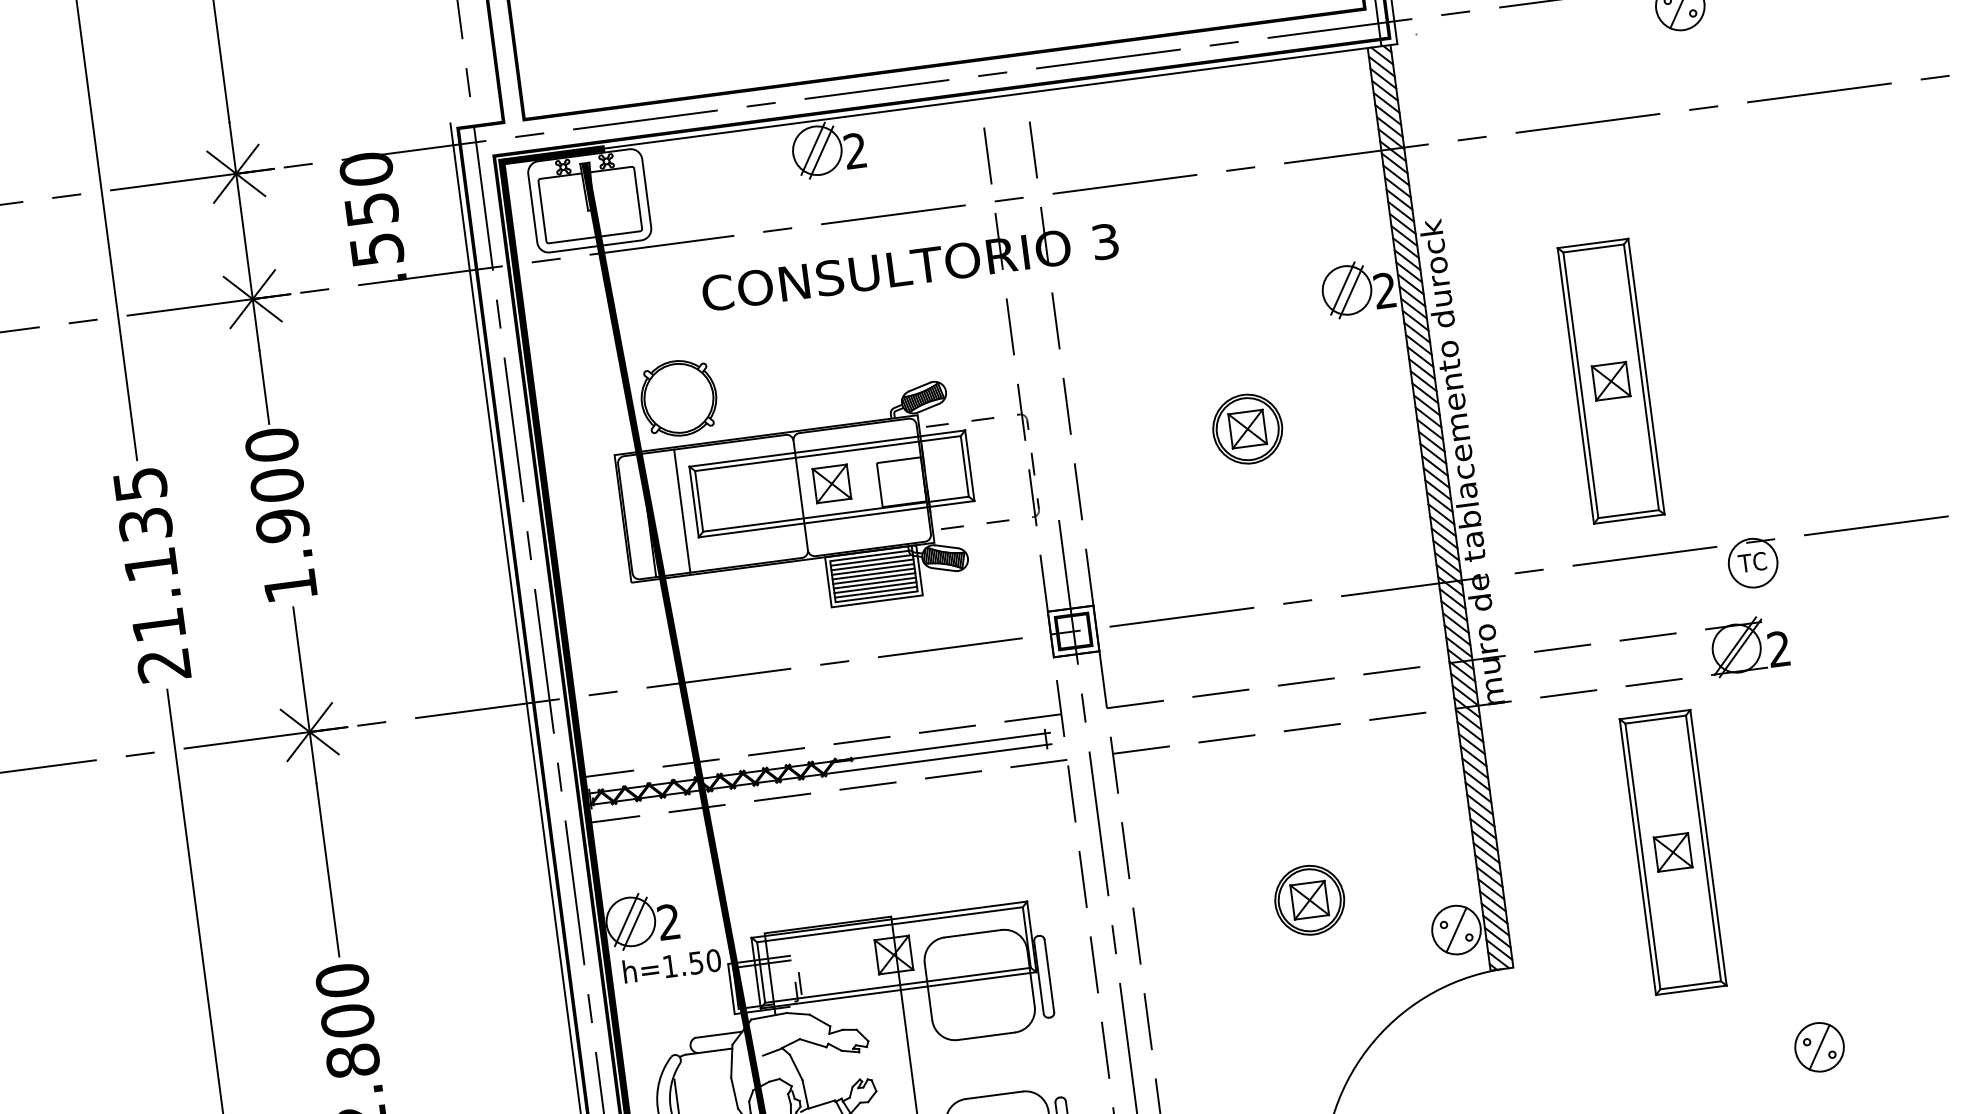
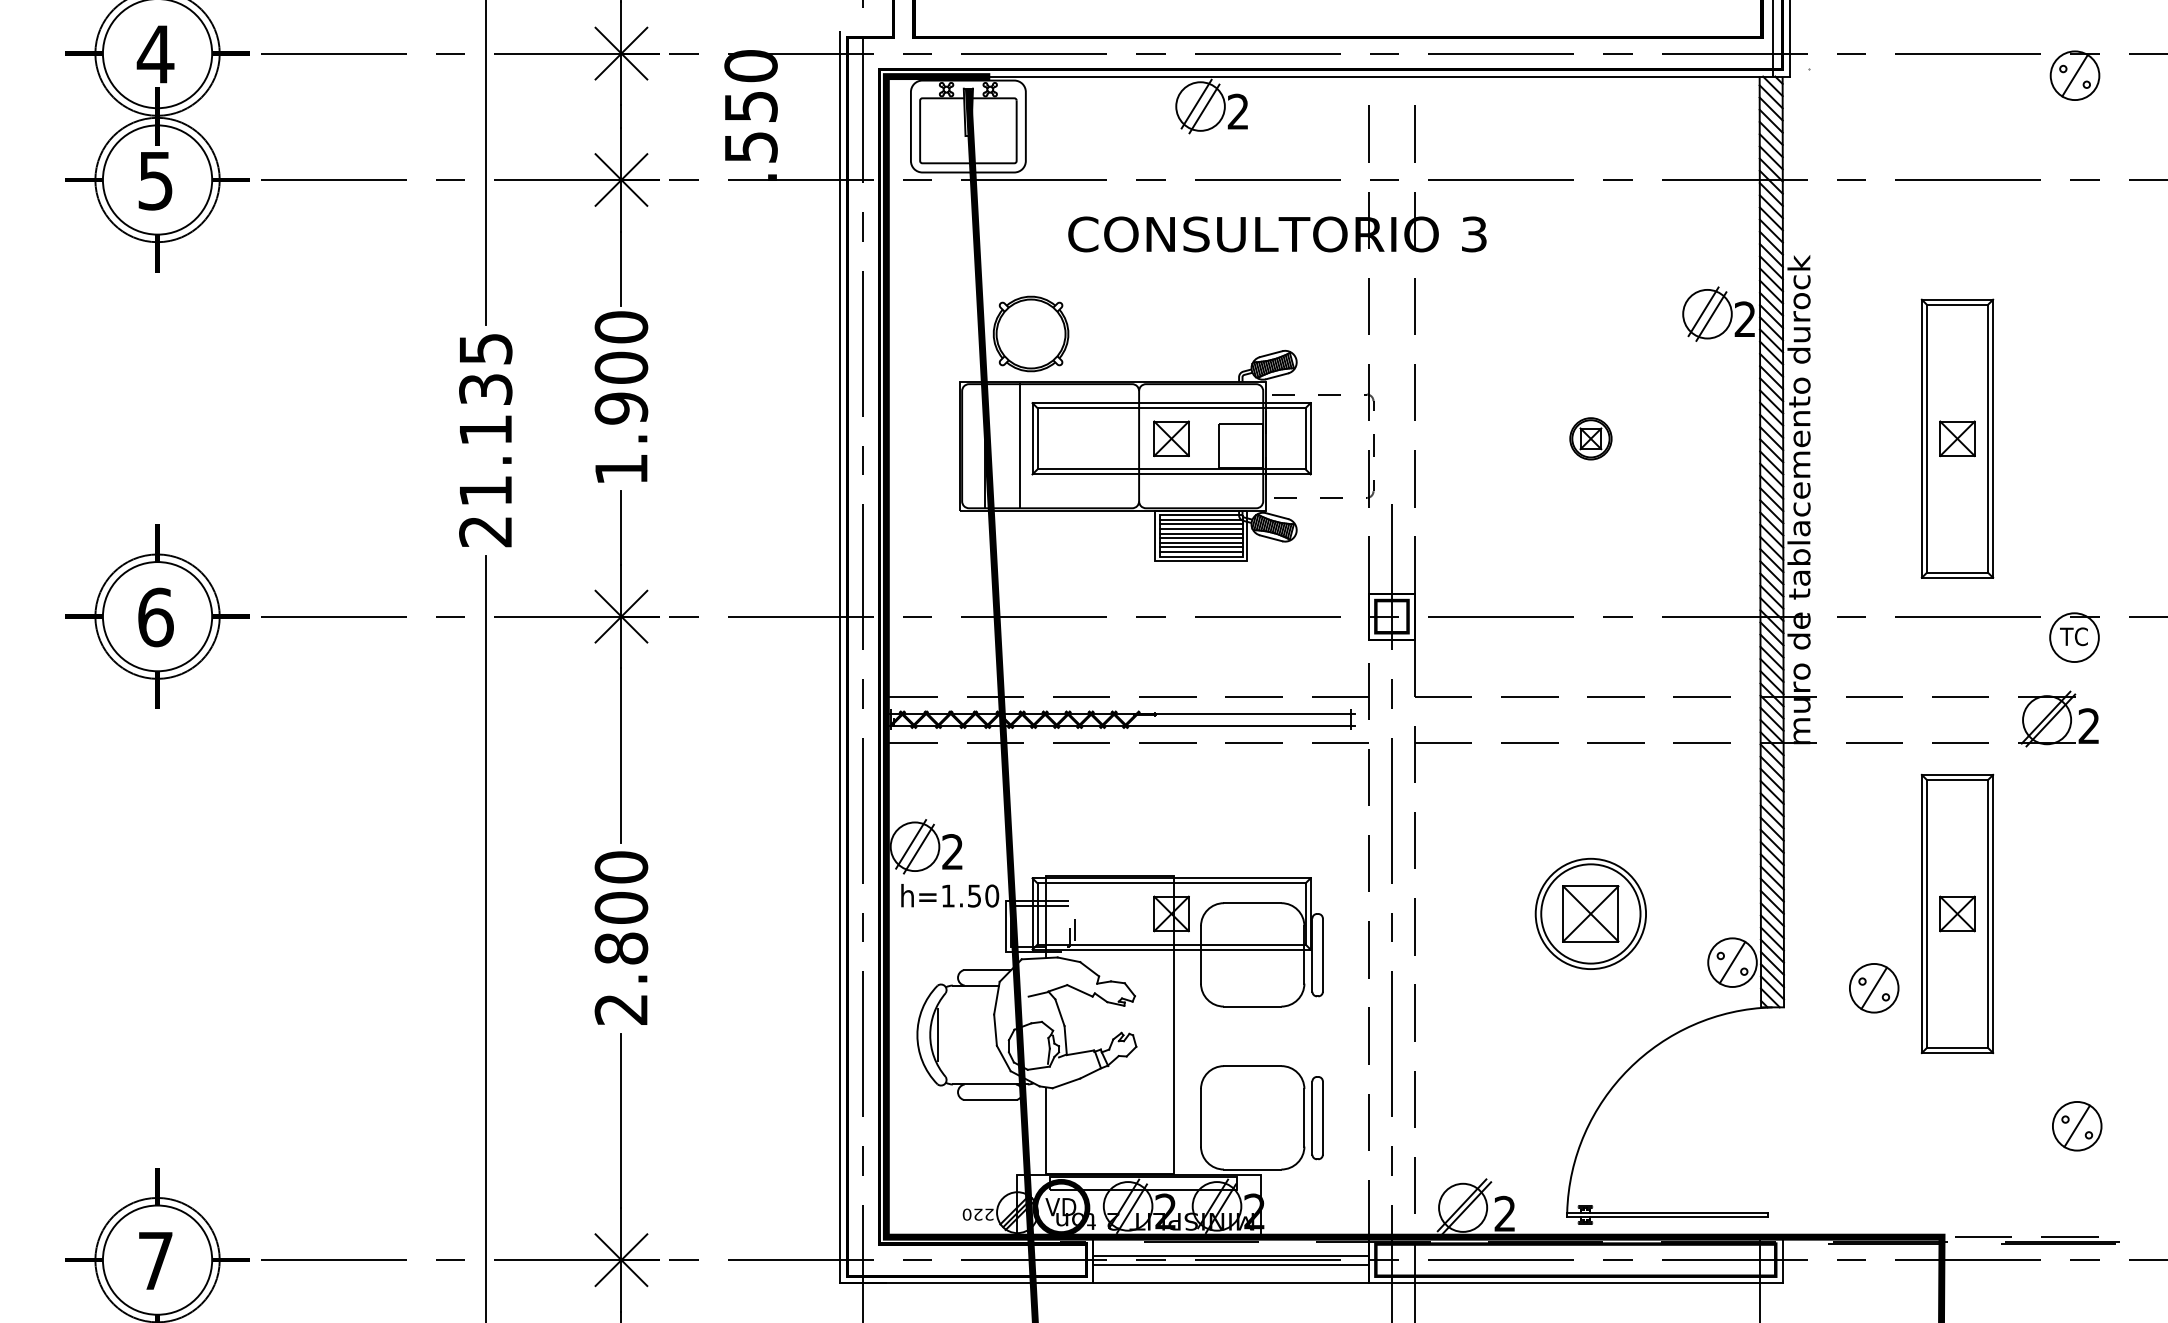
part: (1247, 428) -> (1590, 438), size x0.6
part: (1309, 899) -> (1590, 913), size x1.6
part: (1600, 937) -> (1874, 988), added

